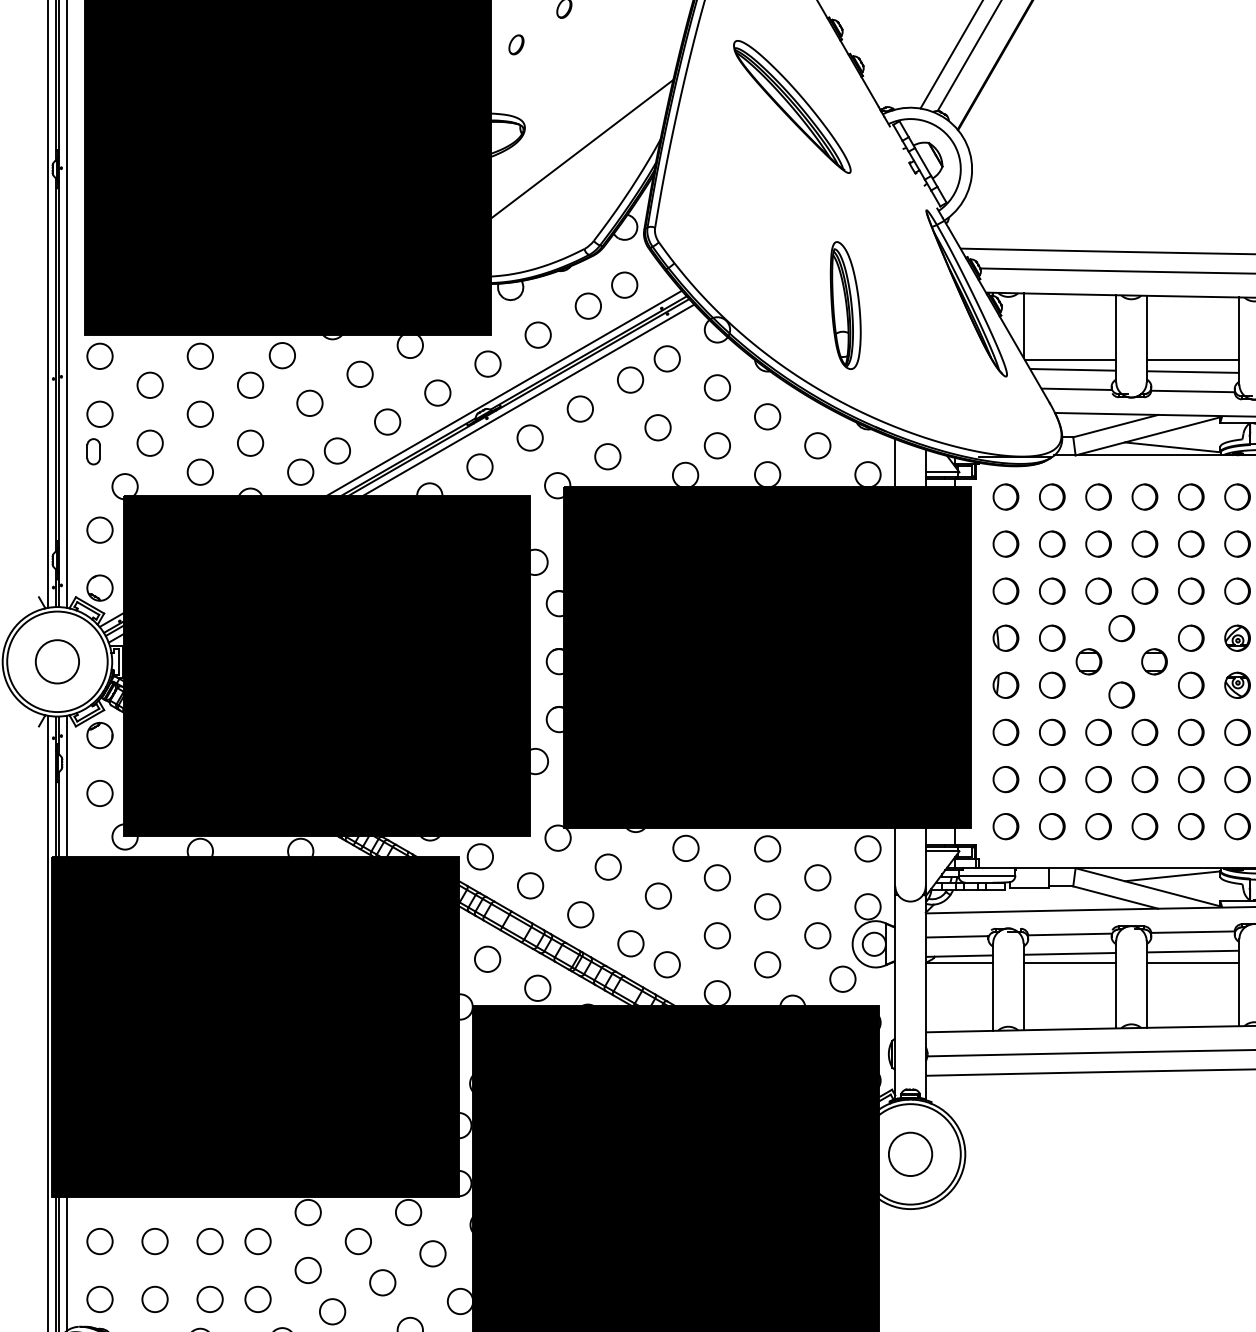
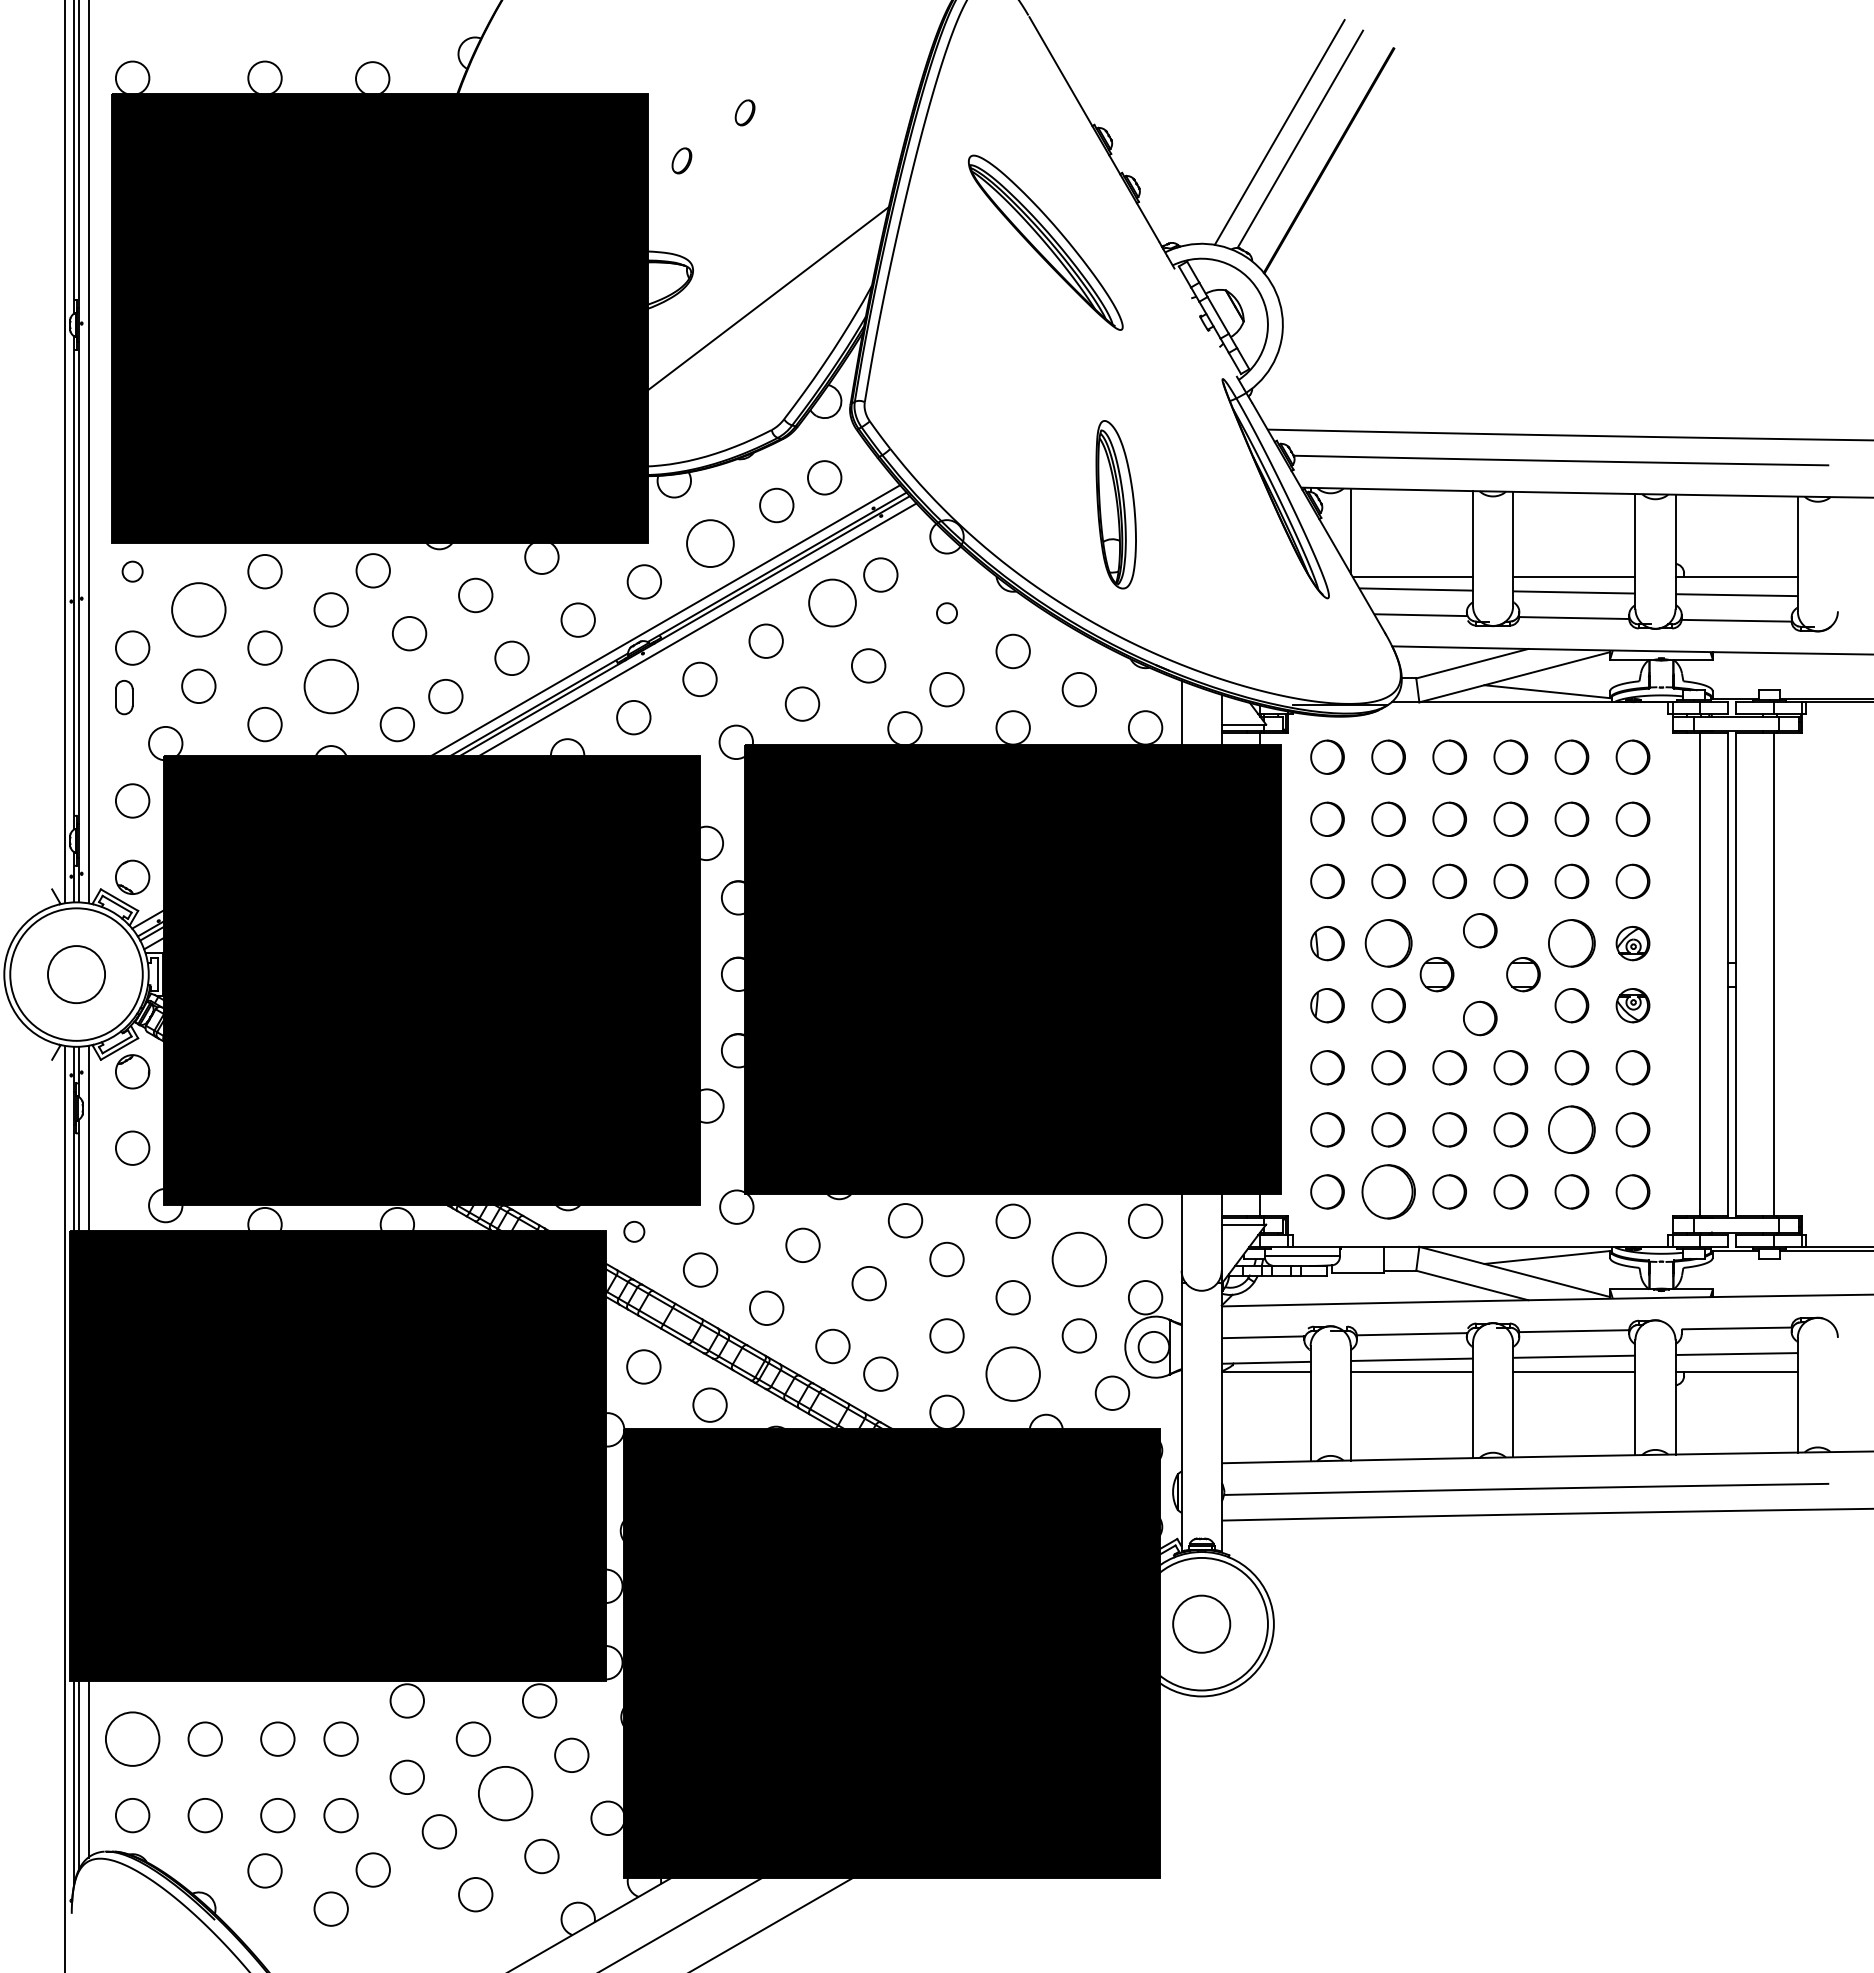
circle: (538, 334) -> (710, 543), size x1.4
circle: (99, 356) -> (132, 571), size x0.6
circle: (629, 379) -> (831, 602), size x1.4
circle: (149, 385) -> (198, 609), size x1.6
circle: (717, 387) -> (946, 612), size x0.6
circle: (250, 442) -> (330, 685), size x1.6
part: (1052, 638) -> (1388, 943), size x1.4
part: (1190, 638) -> (1571, 943), size x1.4
part: (1190, 779) -> (1571, 1129), size x1.4
part: (1052, 826) -> (1388, 1191), size x1.6
circle: (480, 856) -> (634, 1231), size x0.6
circle: (817, 877) -> (1079, 1259), size x1.6
circle: (767, 964) -> (1012, 1373), size x1.6
circle: (99, 1241) -> (132, 1738), size x1.6
circle: (382, 1282) -> (505, 1793), size x1.6

